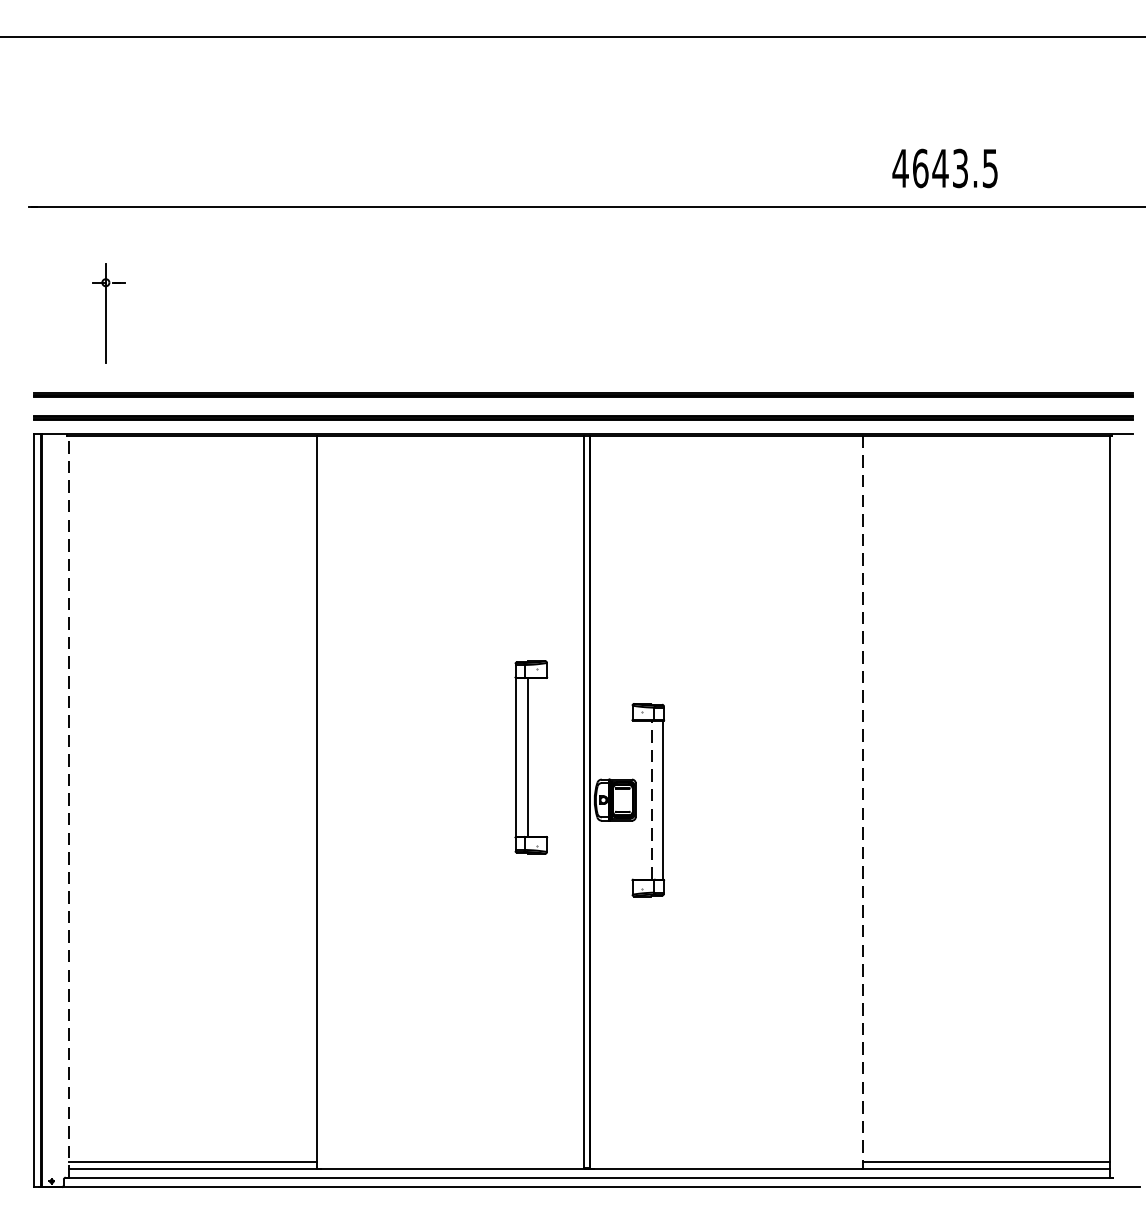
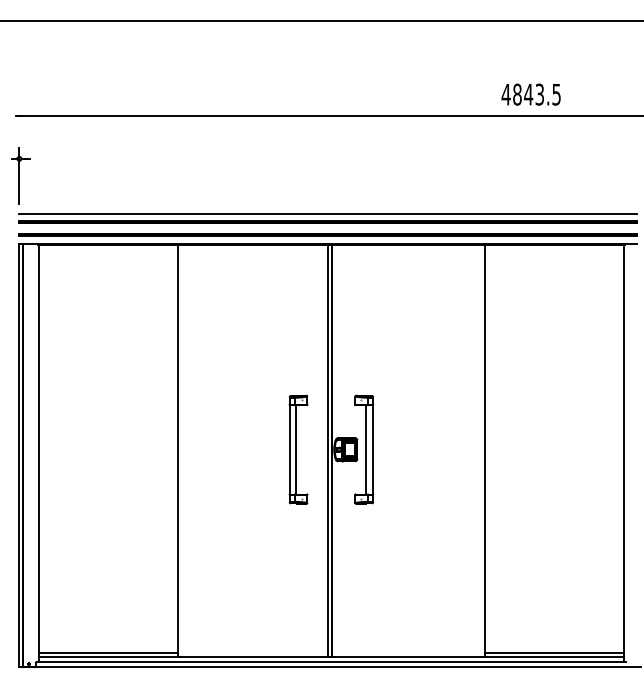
text: (920, 168) -> (517, 94), 4643.5 -> 4843.5
part: (107, 312) -> (20, 175), moved
line: (584, 379) -> (328, 213), added
part: (531, 756) -> (298, 449), moved
line: (652, 799) -> (366, 449), dashed -> solid
line: (862, 803) -> (484, 451), dashed -> solid
line: (68, 806) -> (38, 453), dashed -> solid

